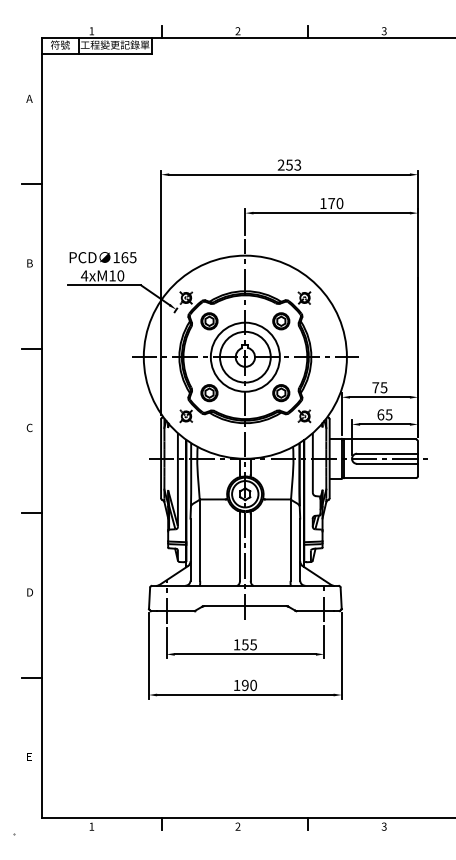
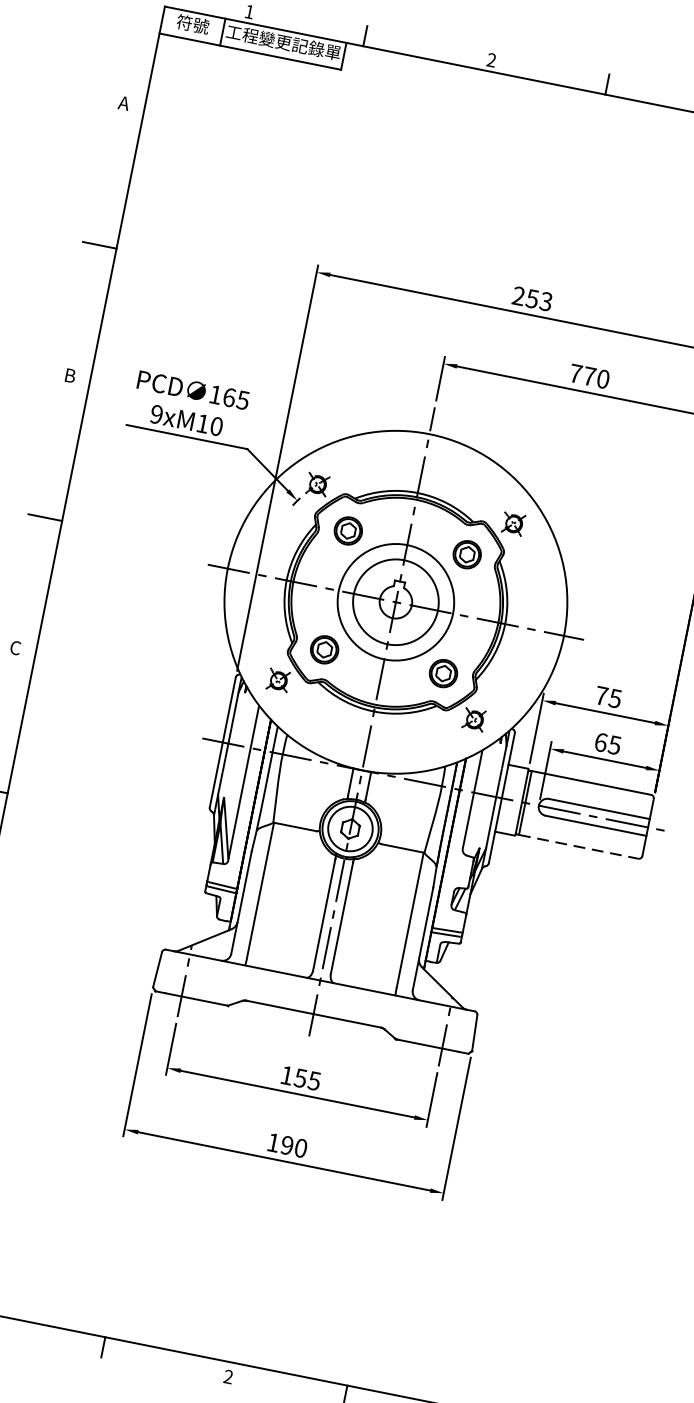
text: (323, 203) -> (576, 373), 170 -> 770
text: (84, 275) -> (156, 413), 4xM10 -> 9xM10
line: (380, 478) -> (579, 847), solid -> dashed

